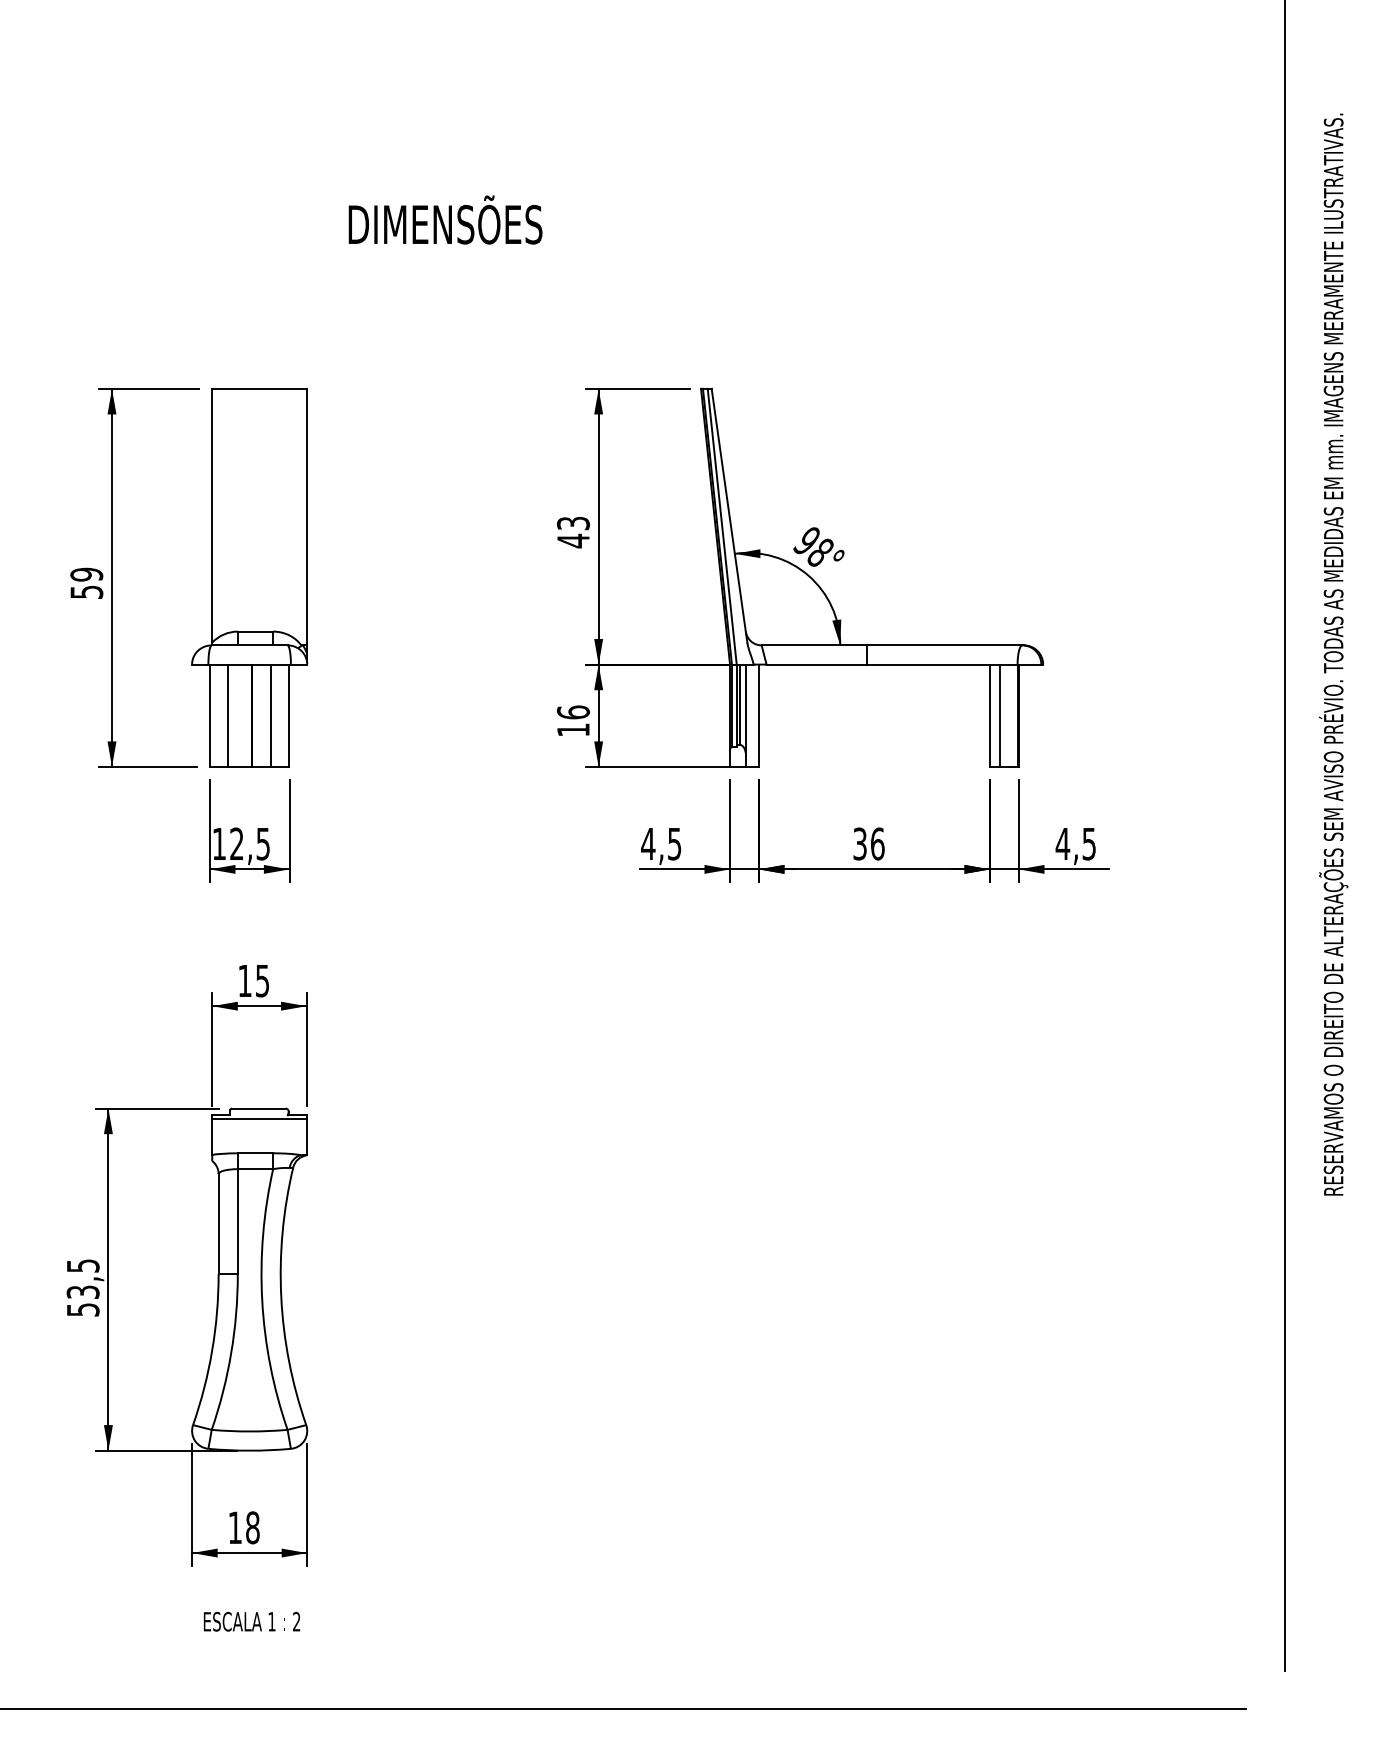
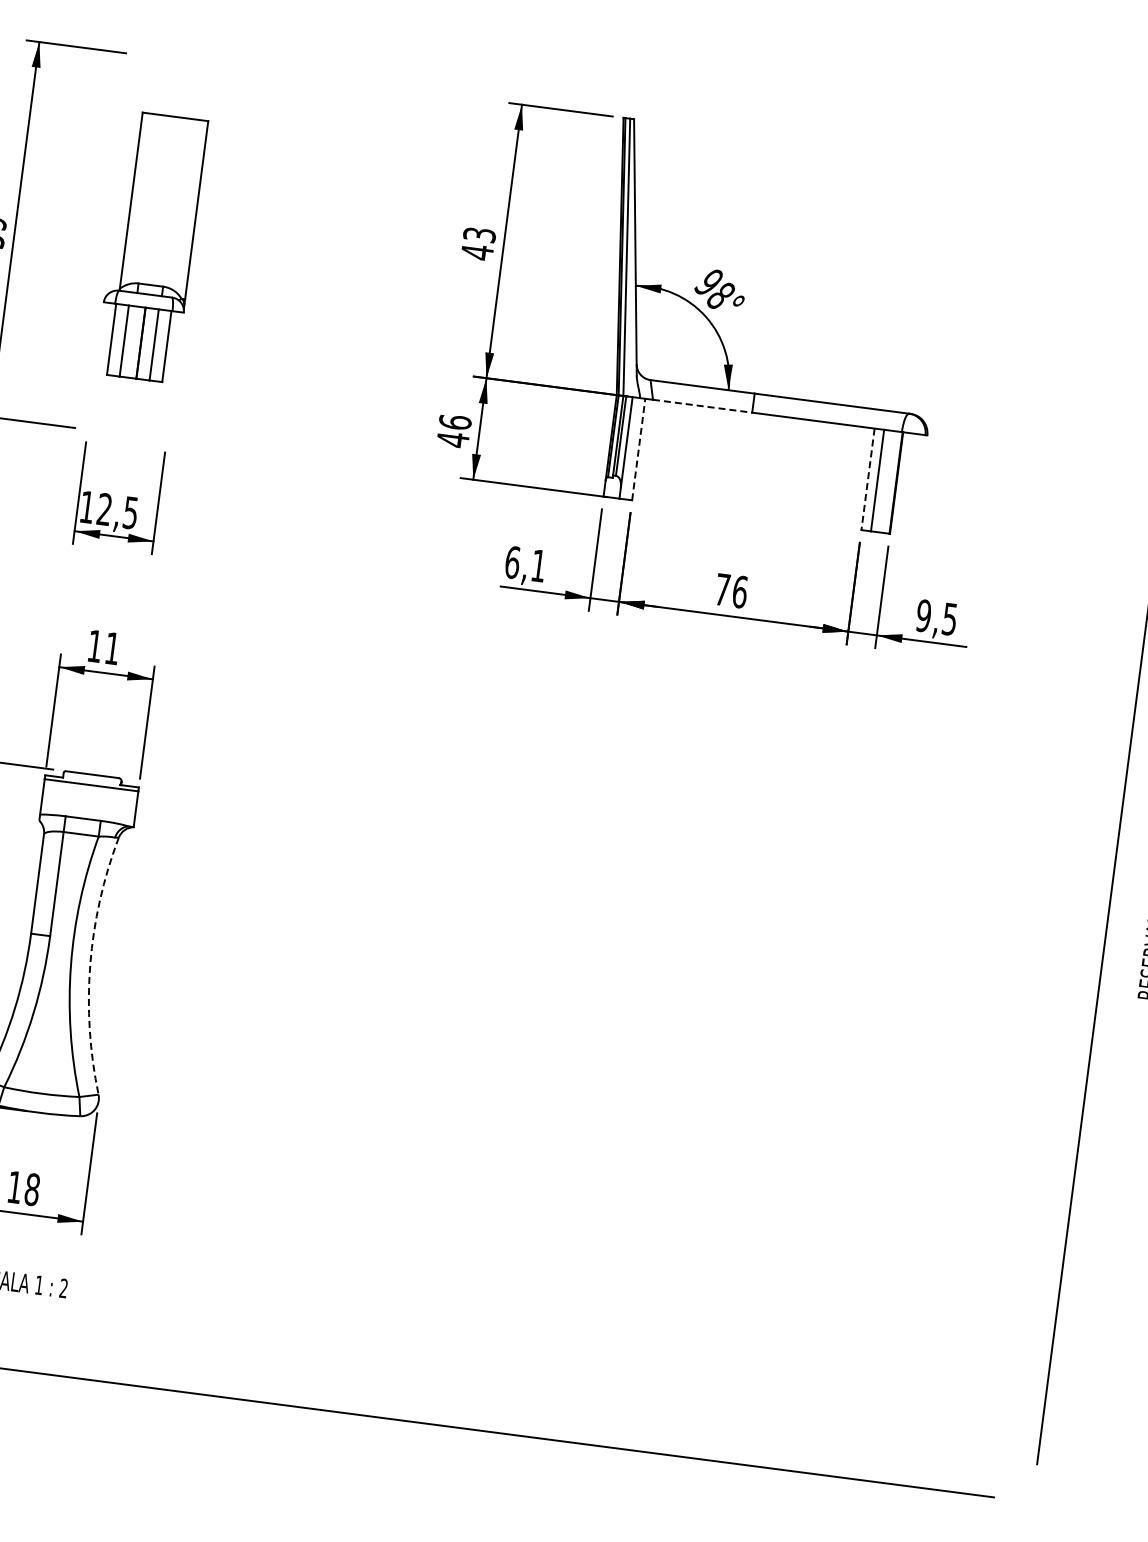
part: (249, 577) -> (151, 246), size x0.7
line: (817, 664) -> (703, 406), solid -> dashed
line: (758, 715) -> (638, 449), solid -> dashed
line: (990, 716) -> (868, 480), solid -> dashed
text: (573, 729) -> (453, 439), 16 -> 46
text: (661, 843) -> (525, 563), 4,5 -> 6,1
text: (859, 843) -> (722, 589), 36 -> 76
text: (1062, 843) -> (923, 615), 4,5 -> 9,5
text: (262, 981) -> (112, 649), 15 -> 11
arc: (281, 1297) -> (90, 964), solid -> dashed

